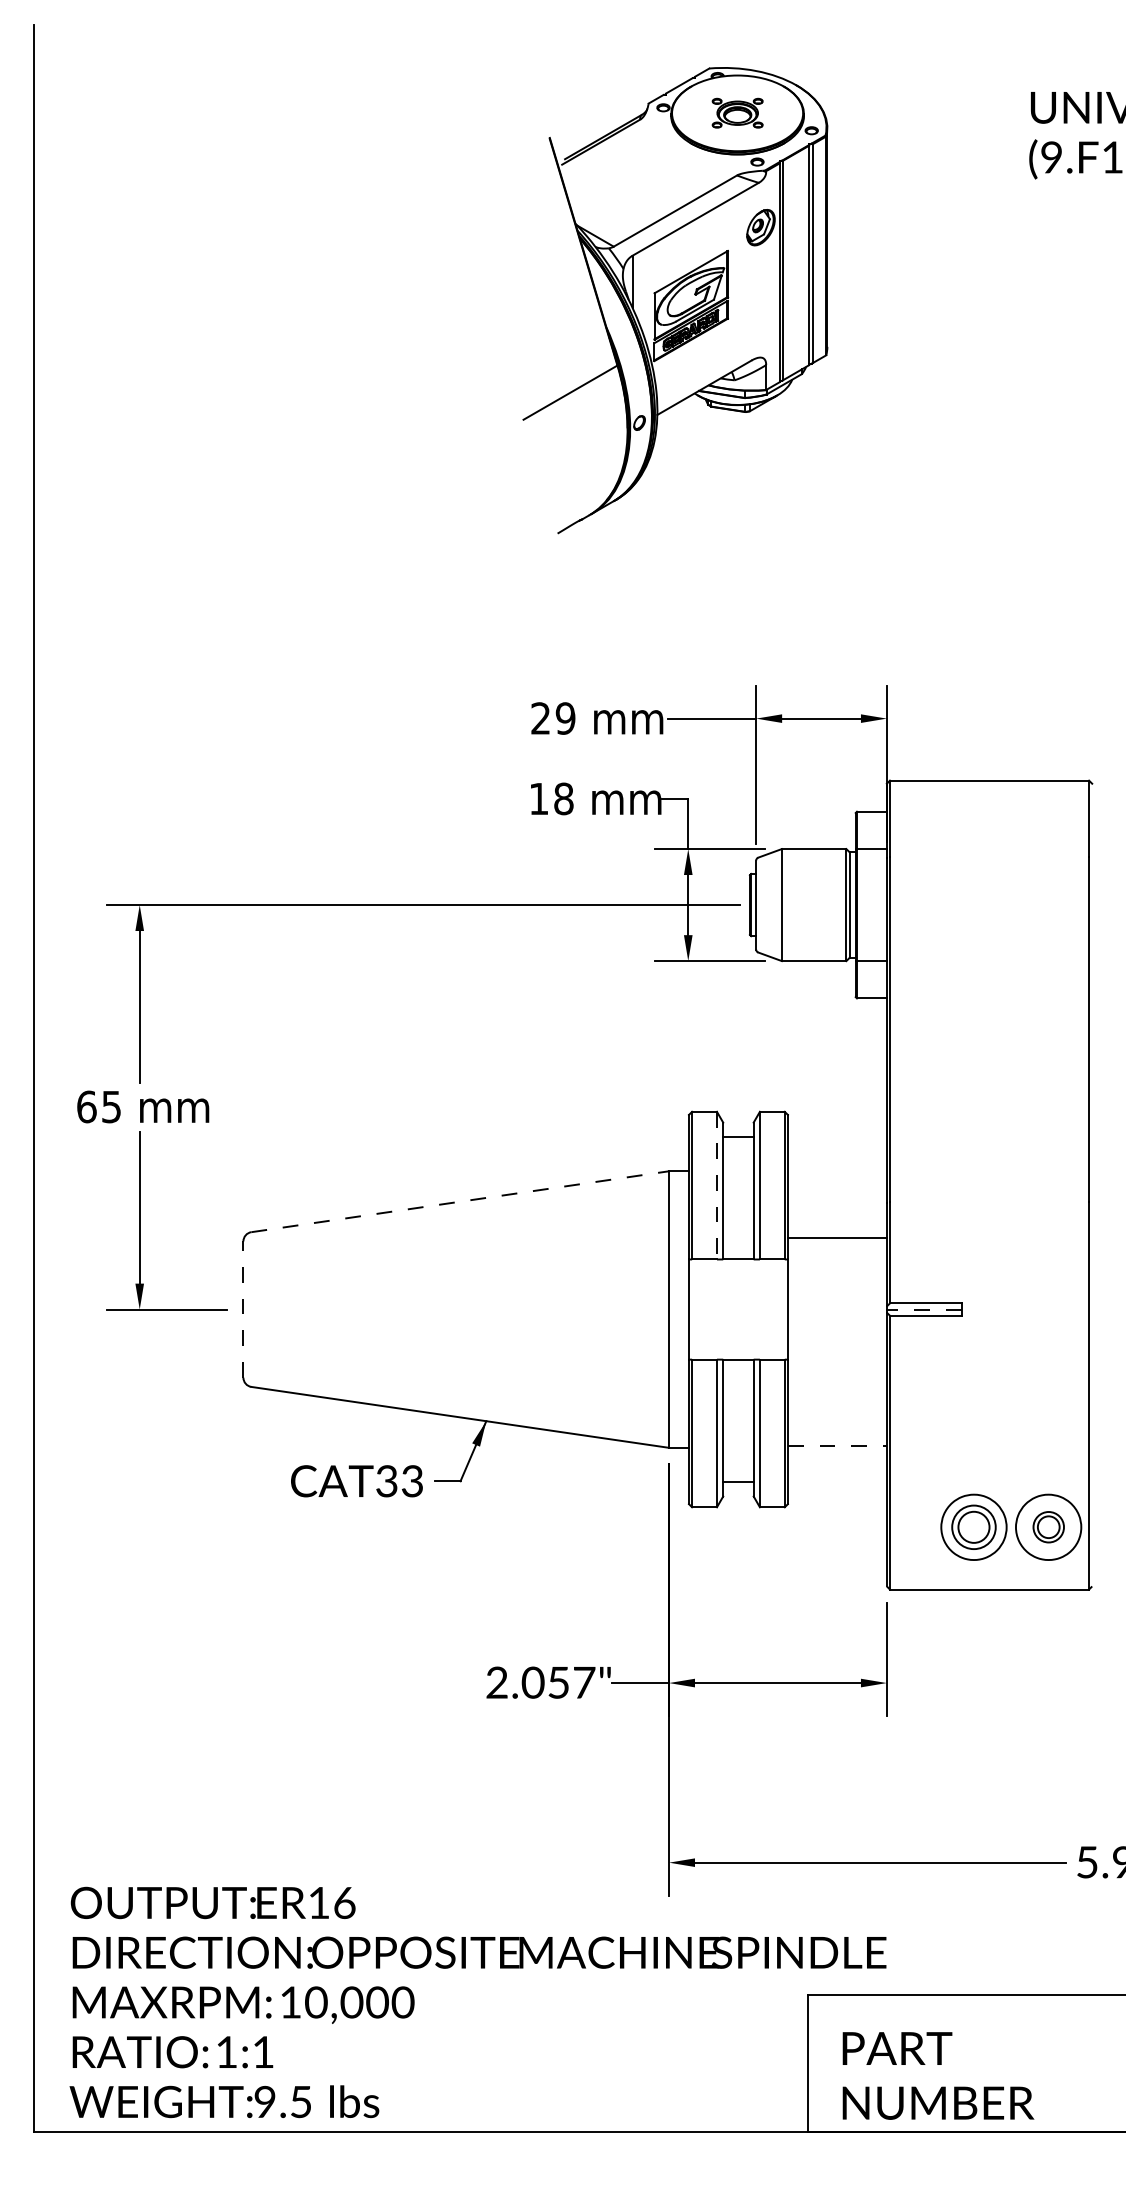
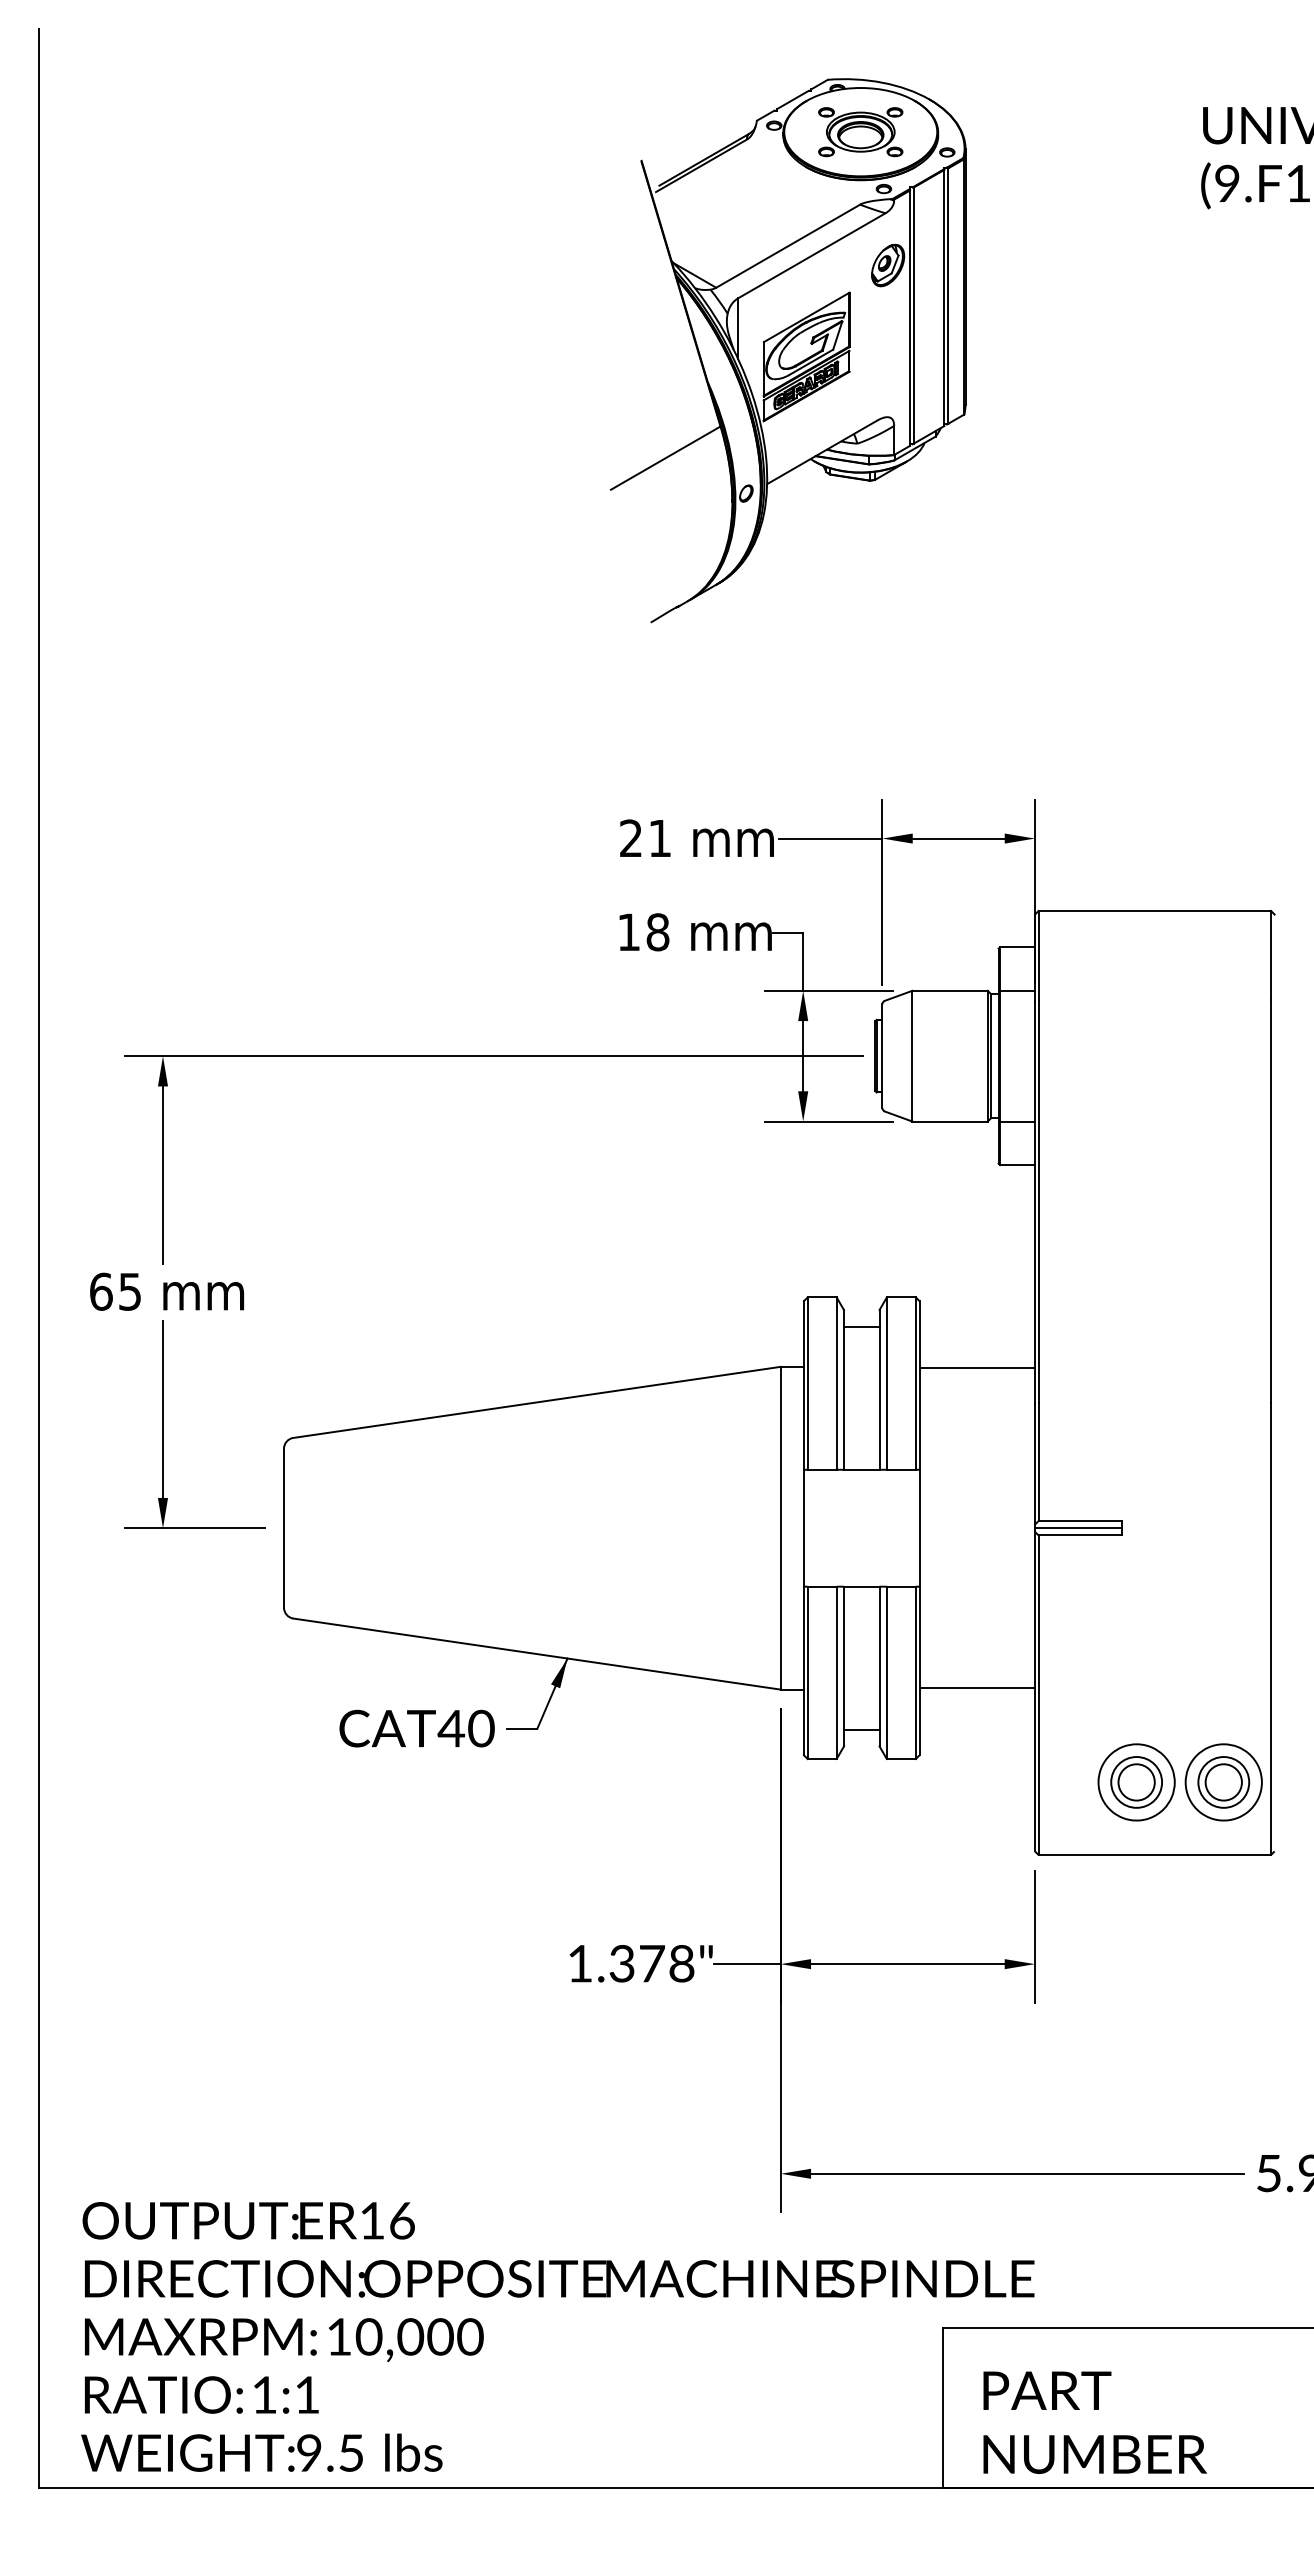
part: (737, 112) -> (860, 131), size x1.43
text: (565, 718) -> (659, 838), 29 -> 21
line: (716, 1185) -> (836, 1383), dashed -> solid
line: (460, 1201) -> (537, 1402), dashed -> solid
line: (836, 1237) -> (976, 1368), moved
line: (243, 1309) -> (284, 1528), dashed -> solid
line: (923, 1309) -> (1077, 1528), dashed -> solid
line: (837, 1446) -> (977, 1688), dashed -> solid
text: (399, 1481) -> (466, 1728), CAT33 -> CAT40
part: (1048, 1526) -> (1223, 1781), size x1.43
text: (540, 1682) -> (630, 1963), 2.057" -> 1.378"

